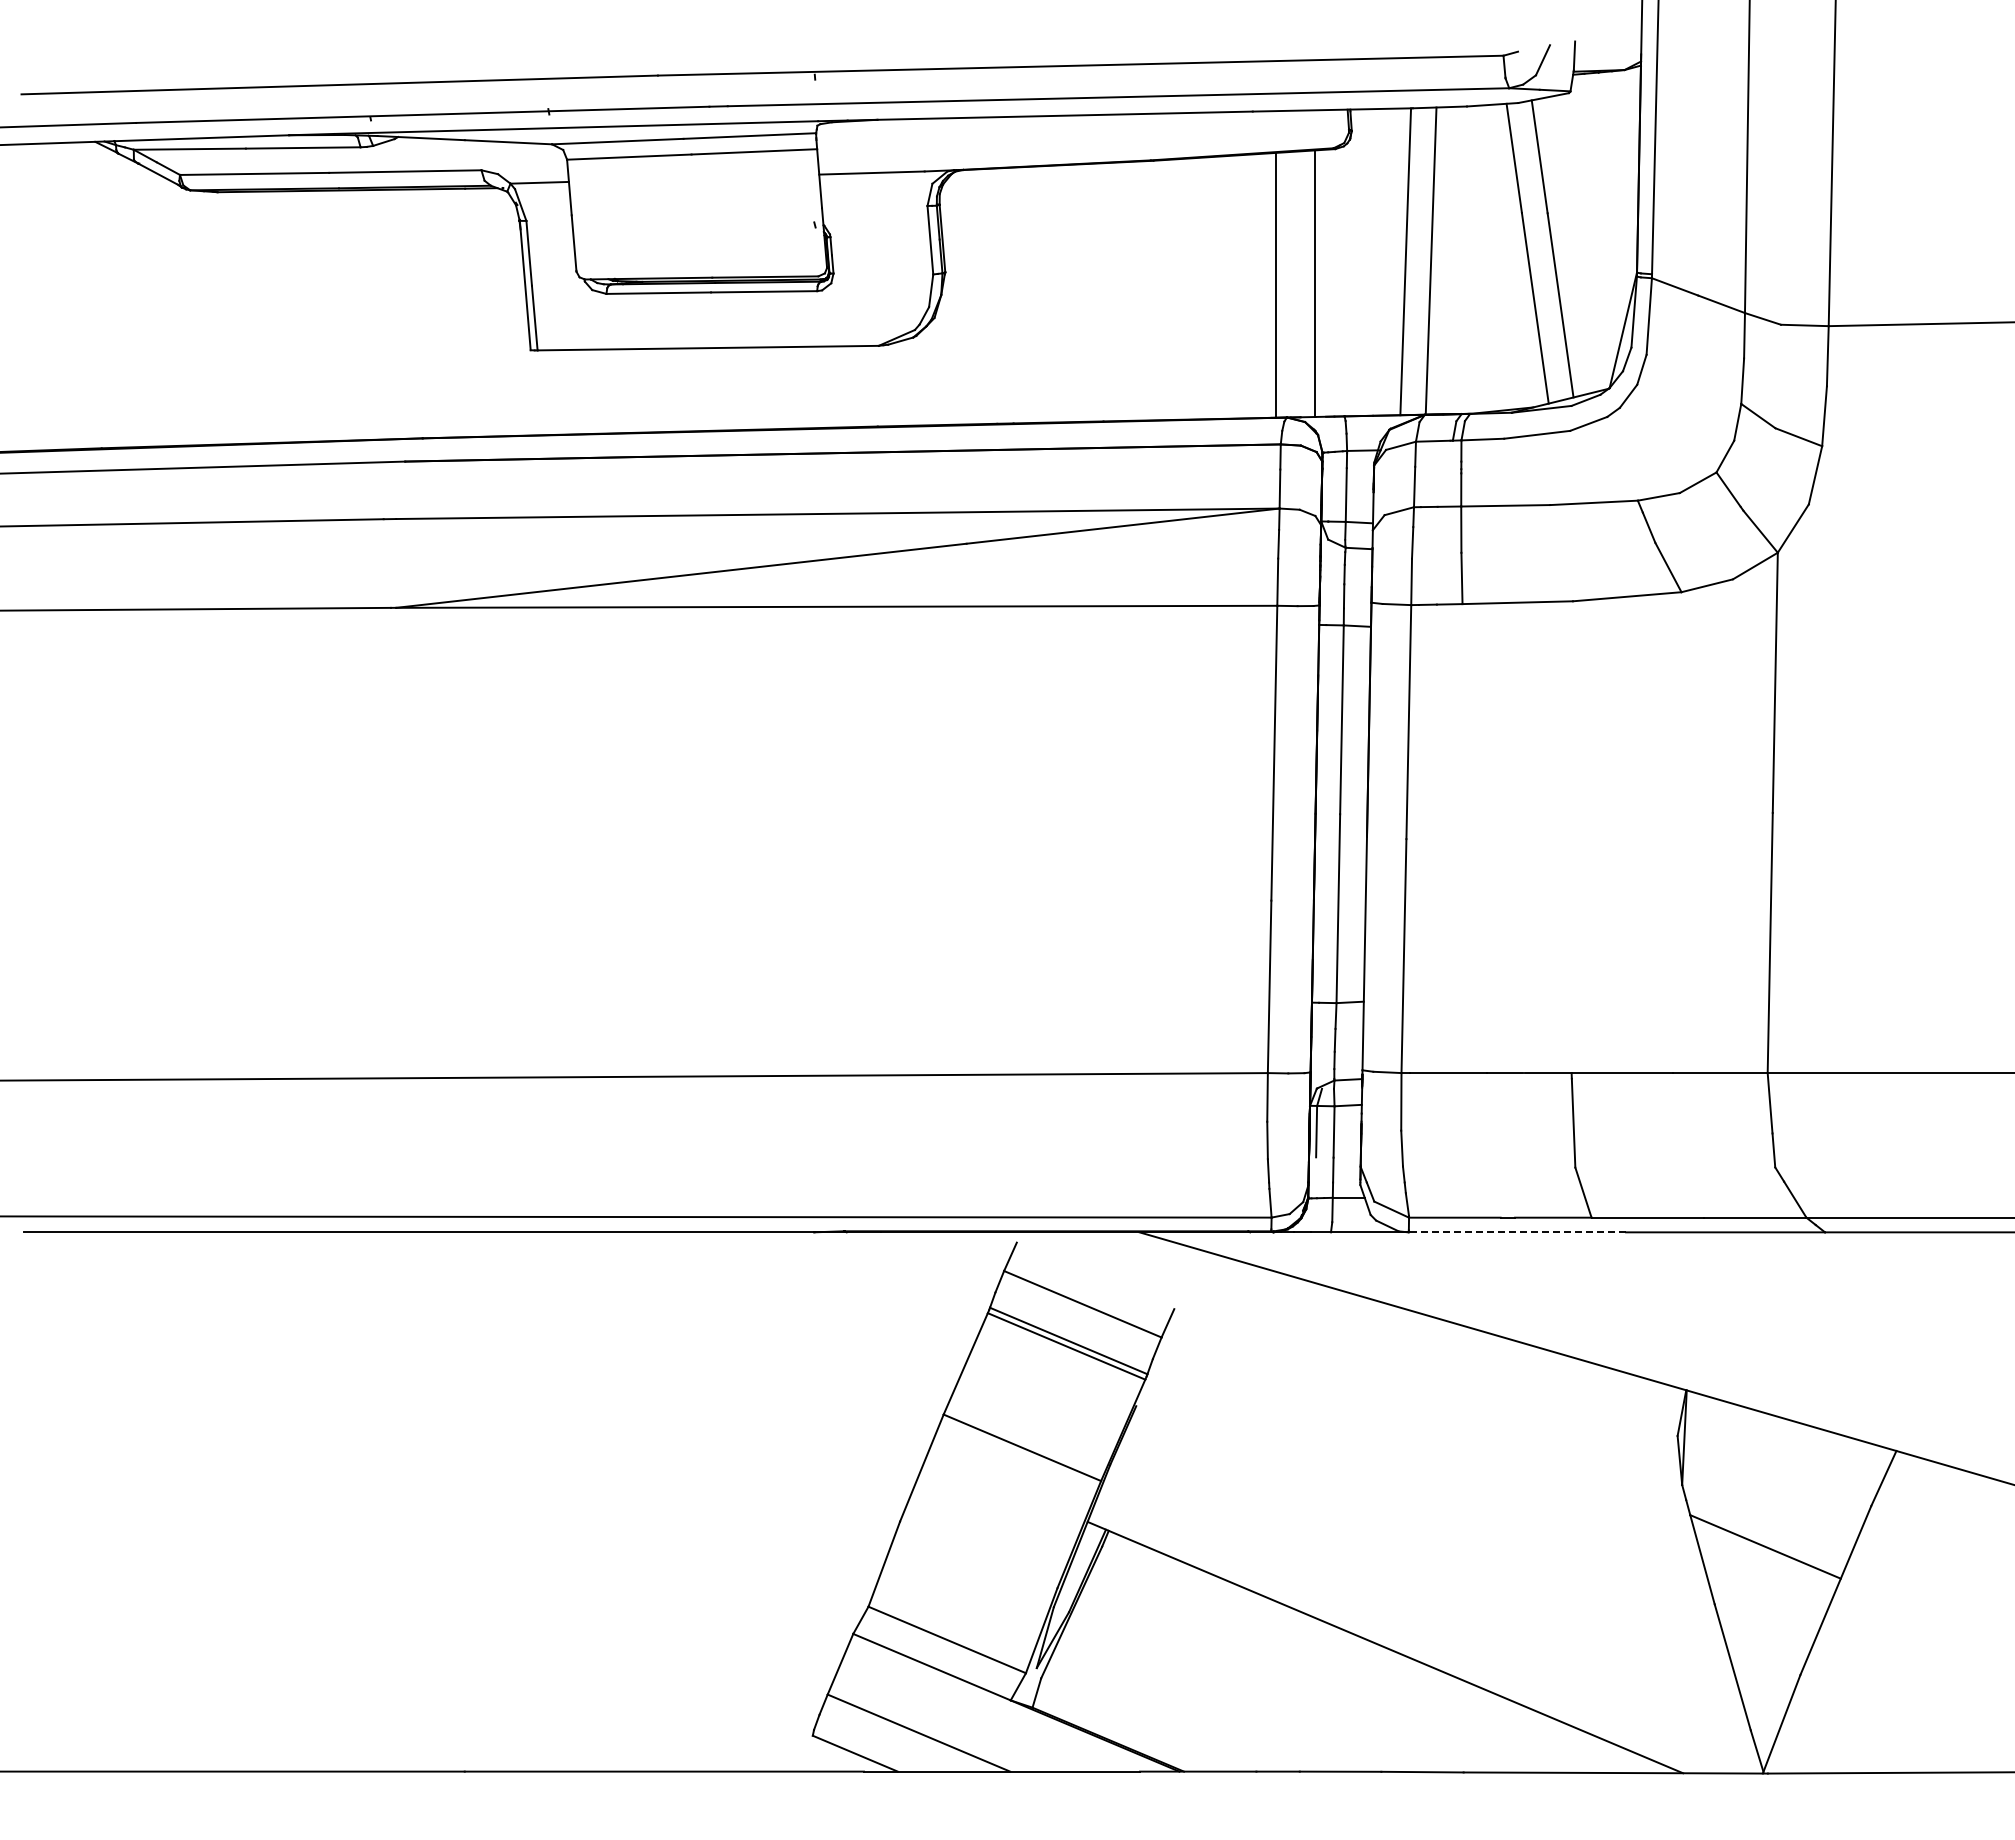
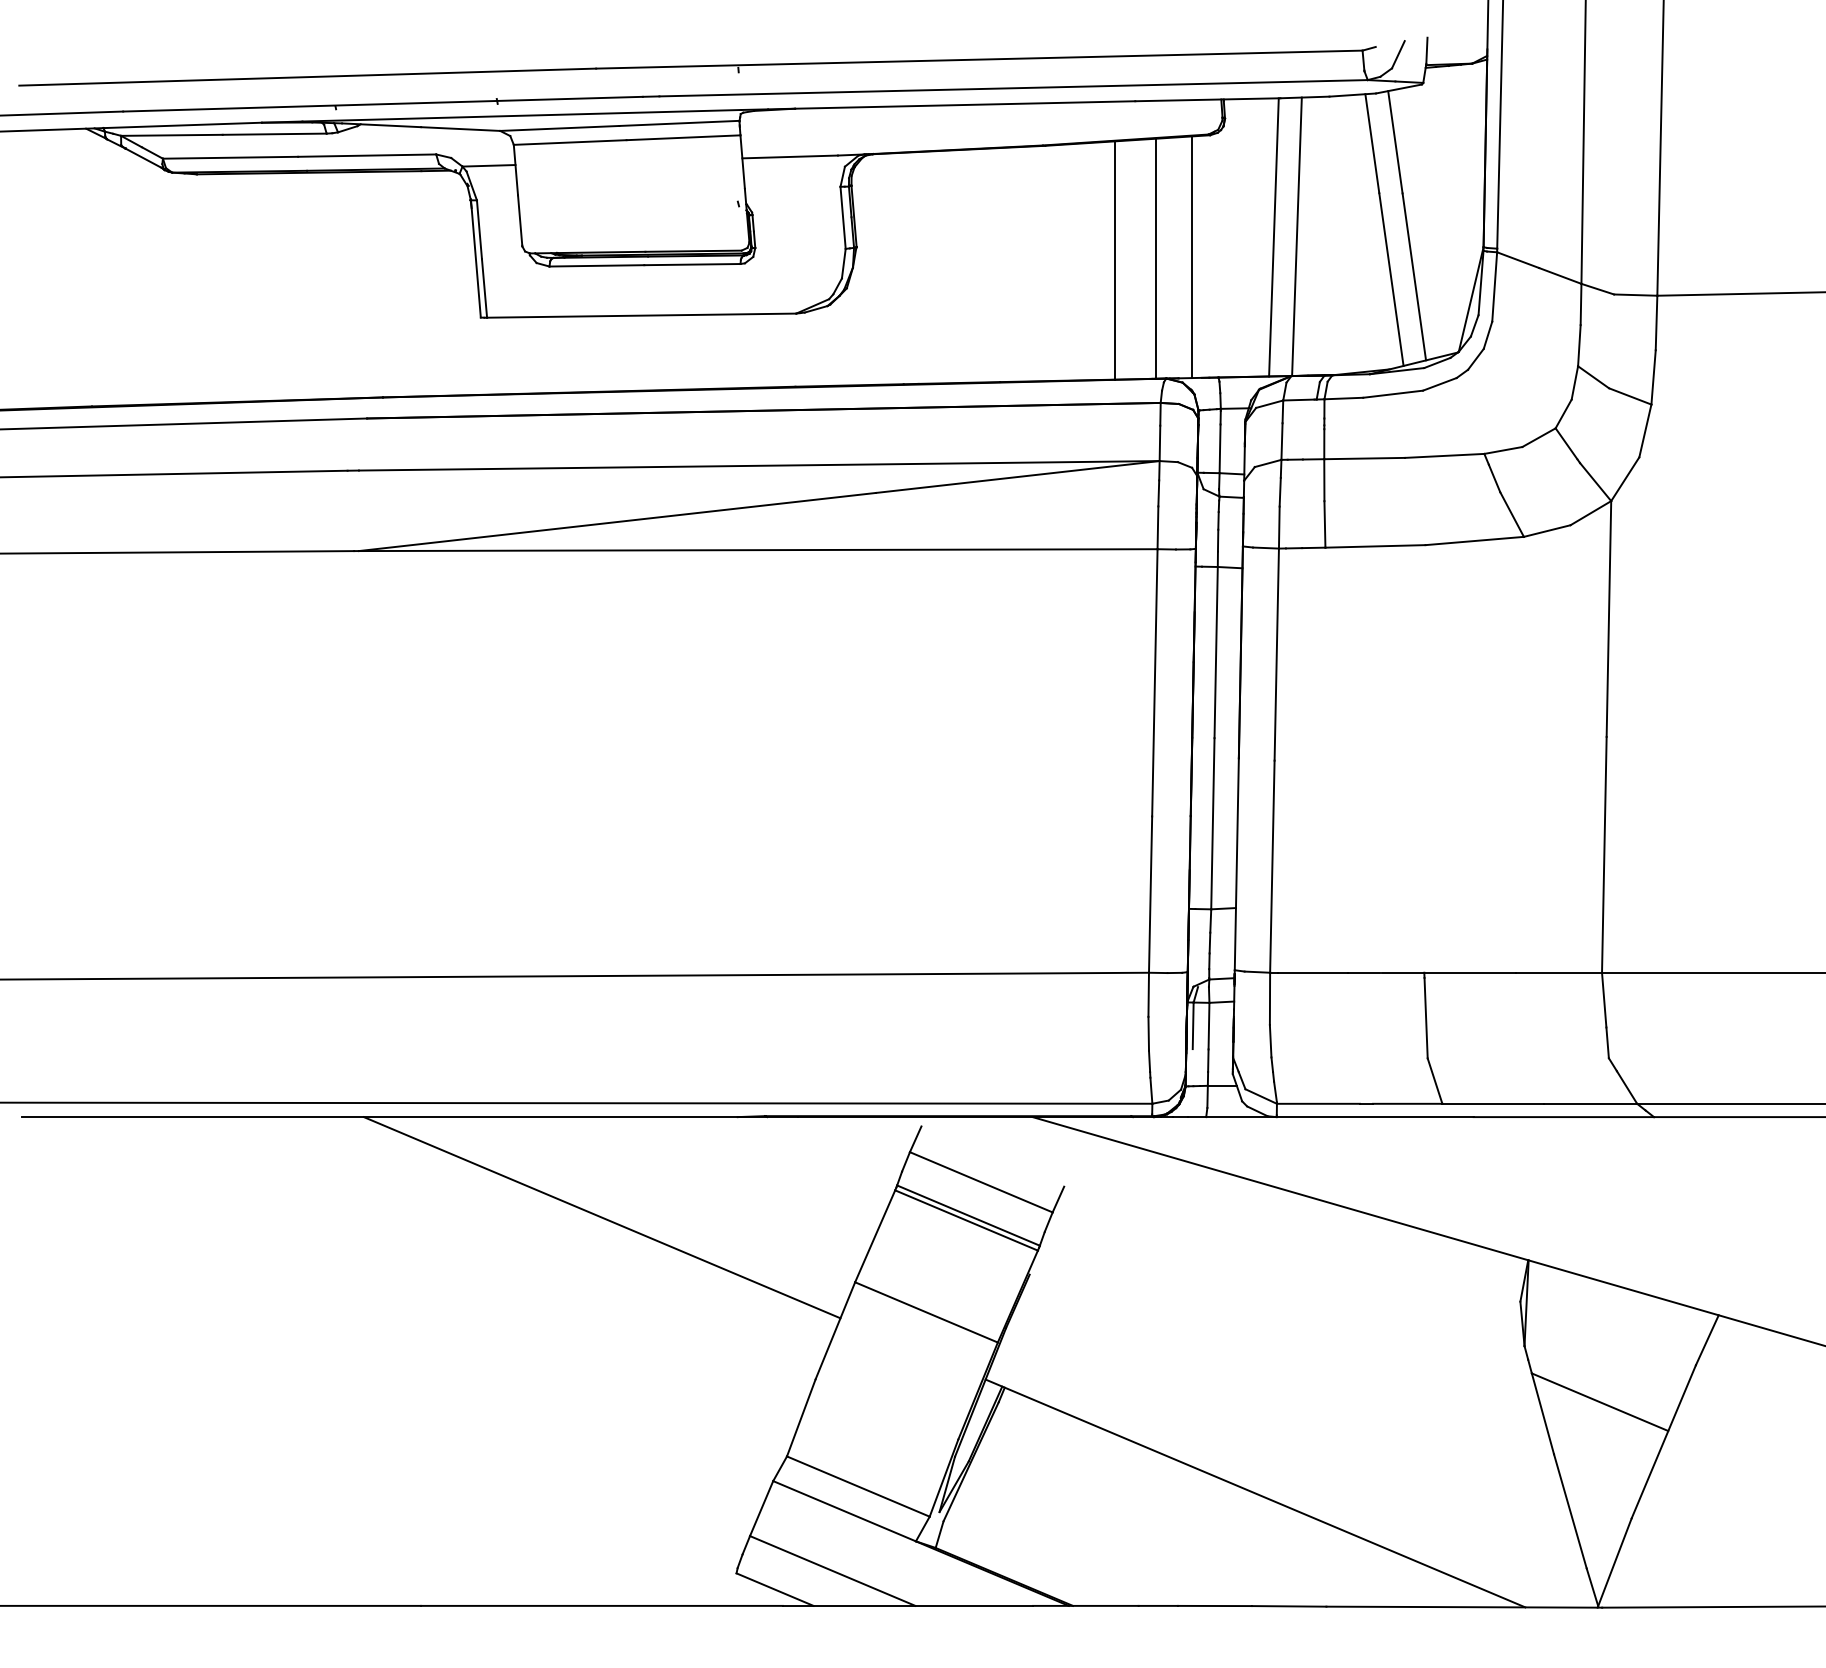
line: (1230, 286) -> (1115, 259), added
line: (1517, 1232) -> (1375, 1117), dashed -> solid
line: (664, 1343) -> (602, 1217), added

